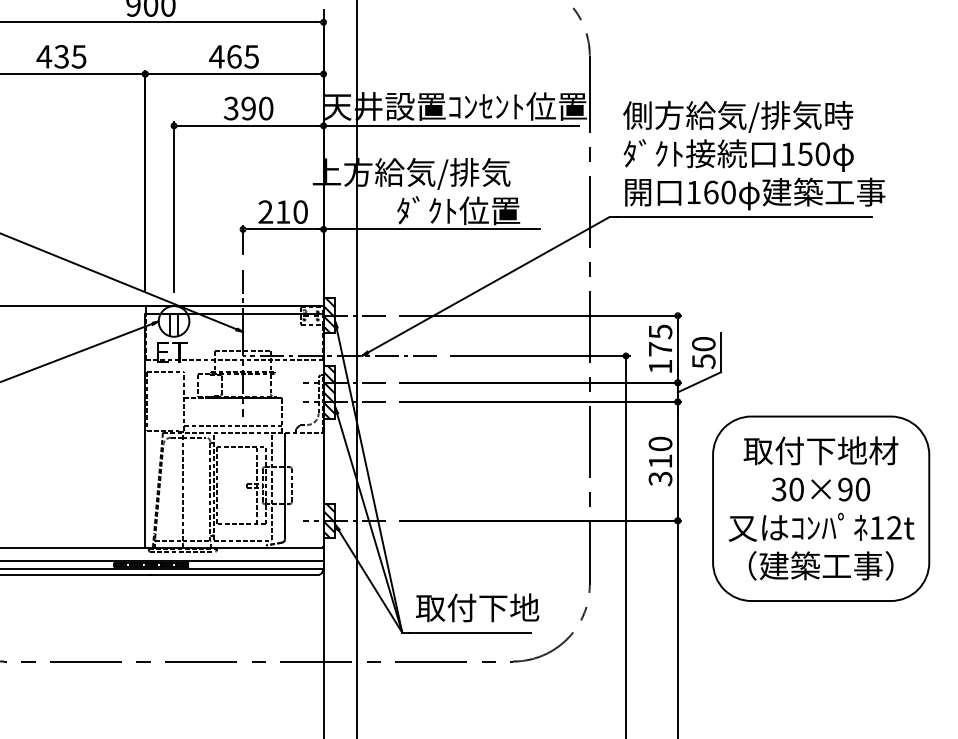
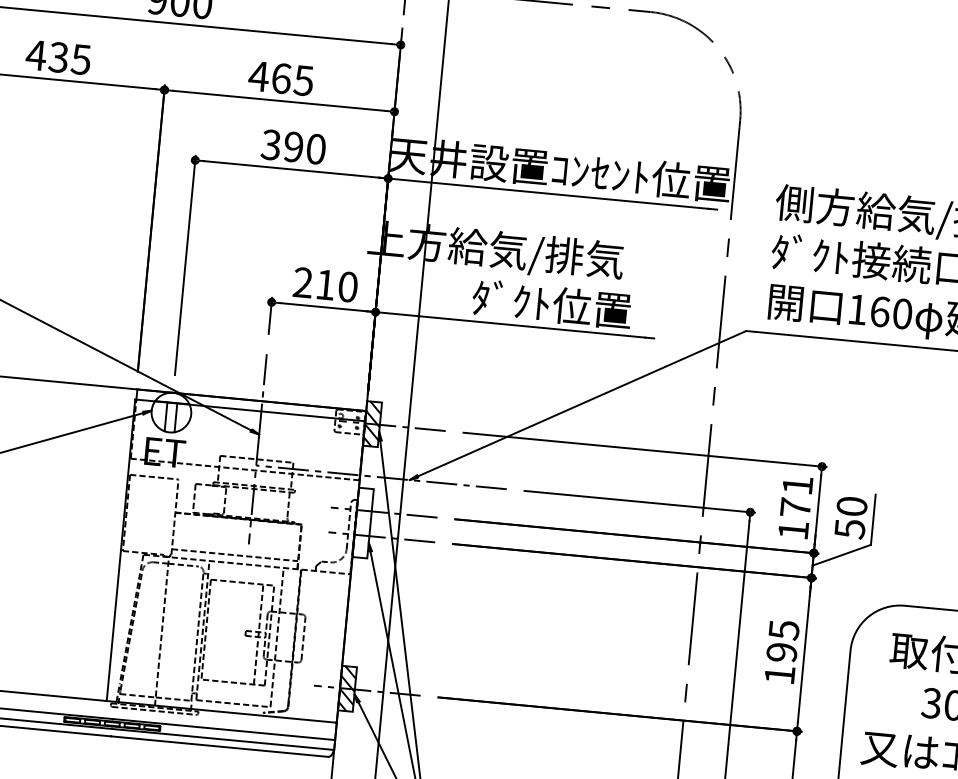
text: (660, 331) -> (797, 484), 175 -> 171
hatch: (329, 392) -> (363, 523), removed
text: (660, 461) -> (781, 652), 310 -> 195

